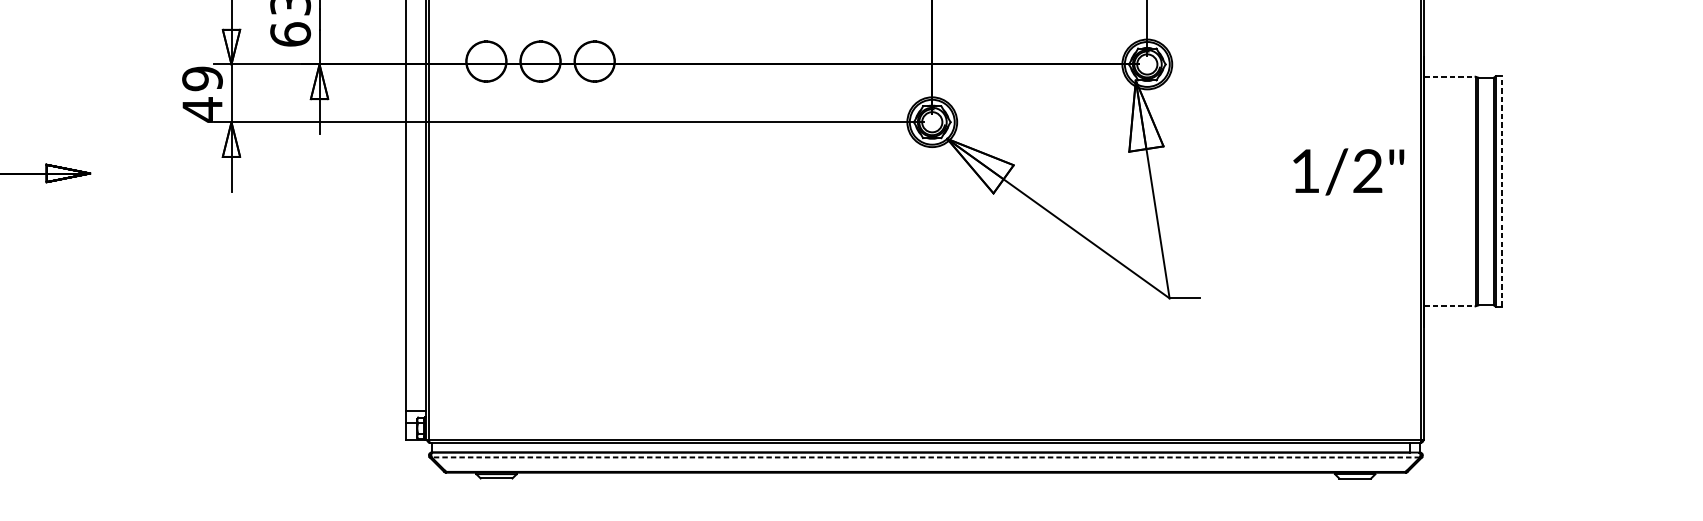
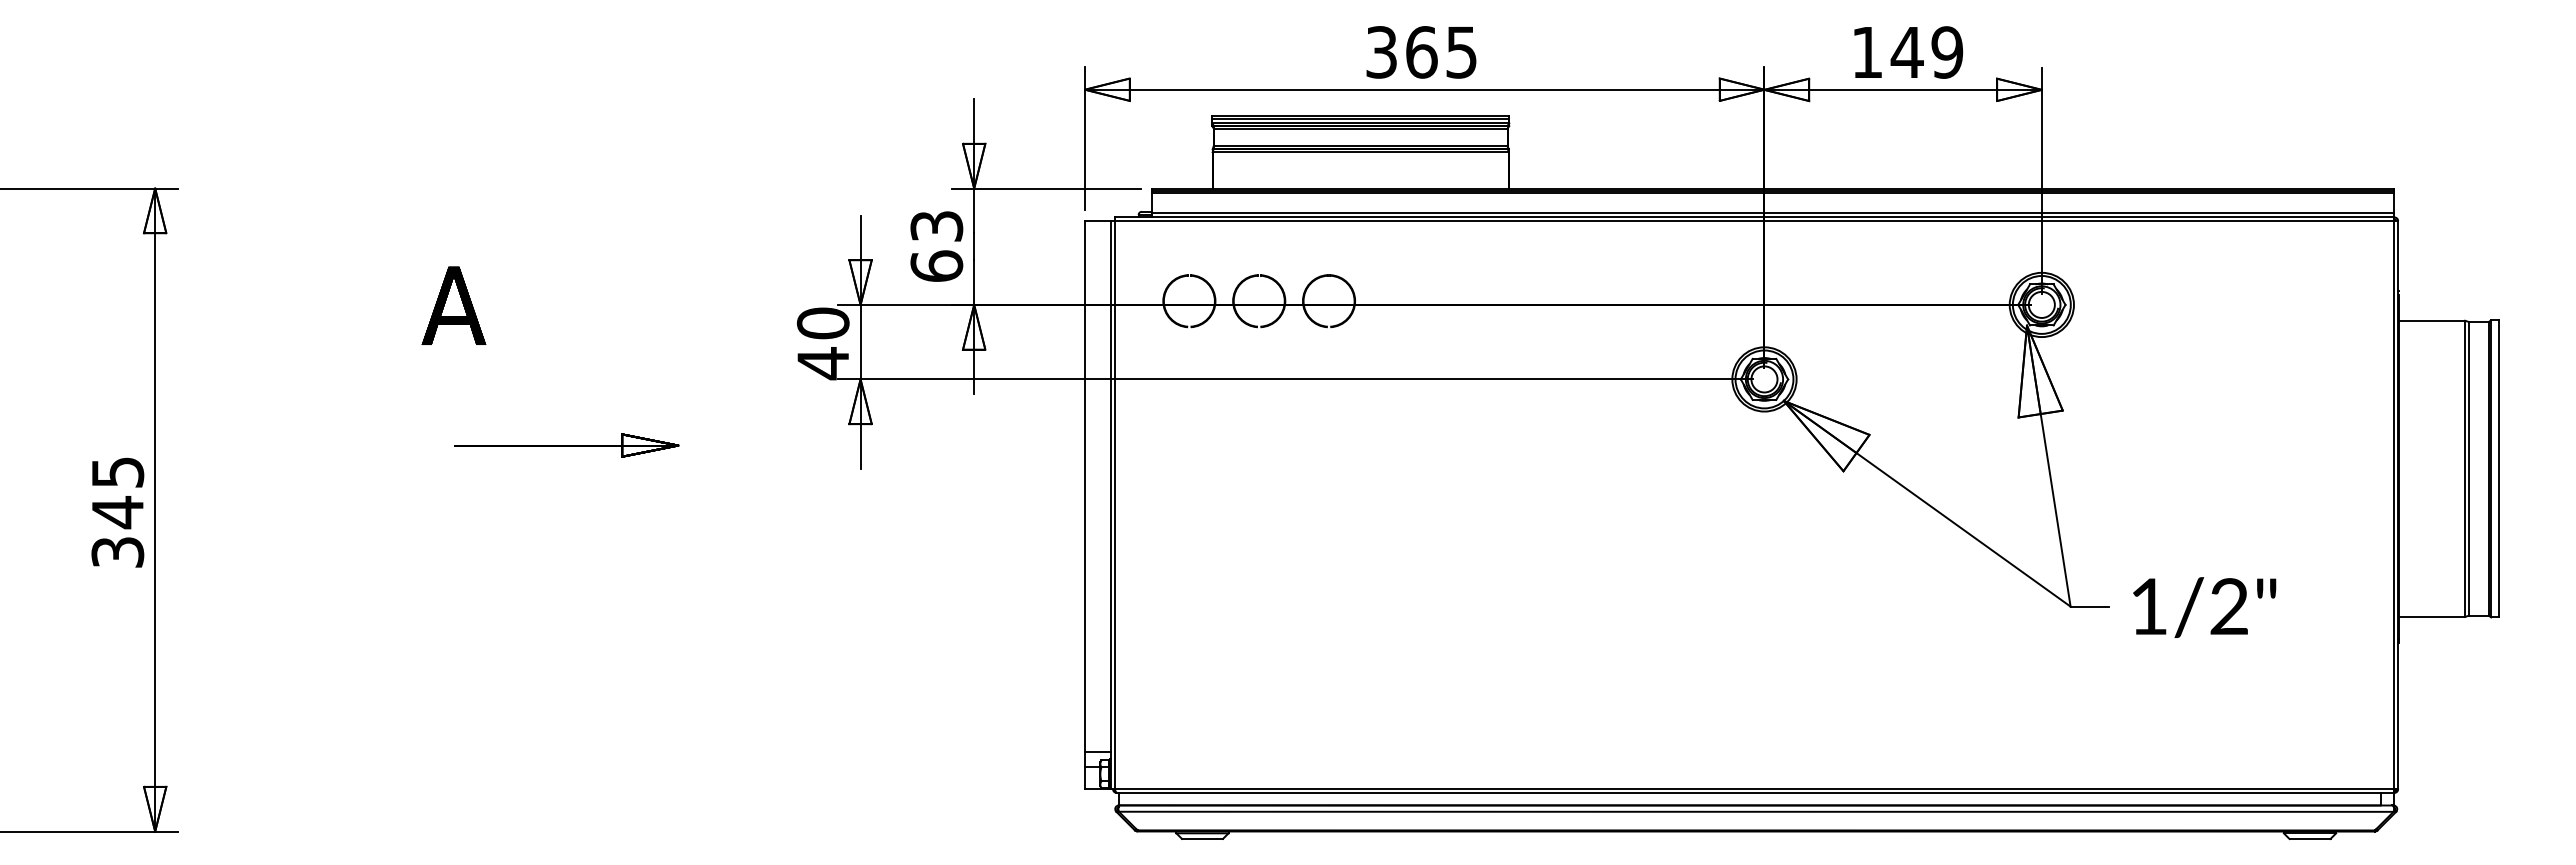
line: (1450, 76) -> (2432, 320), dashed -> solid
text: (202, 78) -> (823, 323), 49 -> 40
text: (1348, 171) -> (2204, 607), moved
line: (1501, 191) -> (2498, 468), dashed -> solid
line: (1450, 306) -> (2432, 616), dashed -> solid
line: (925, 457) -> (1755, 811), dashed -> solid

